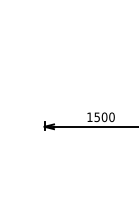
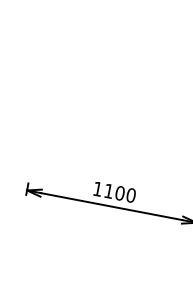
text: (96, 117) -> (107, 191), 1500 -> 1100

